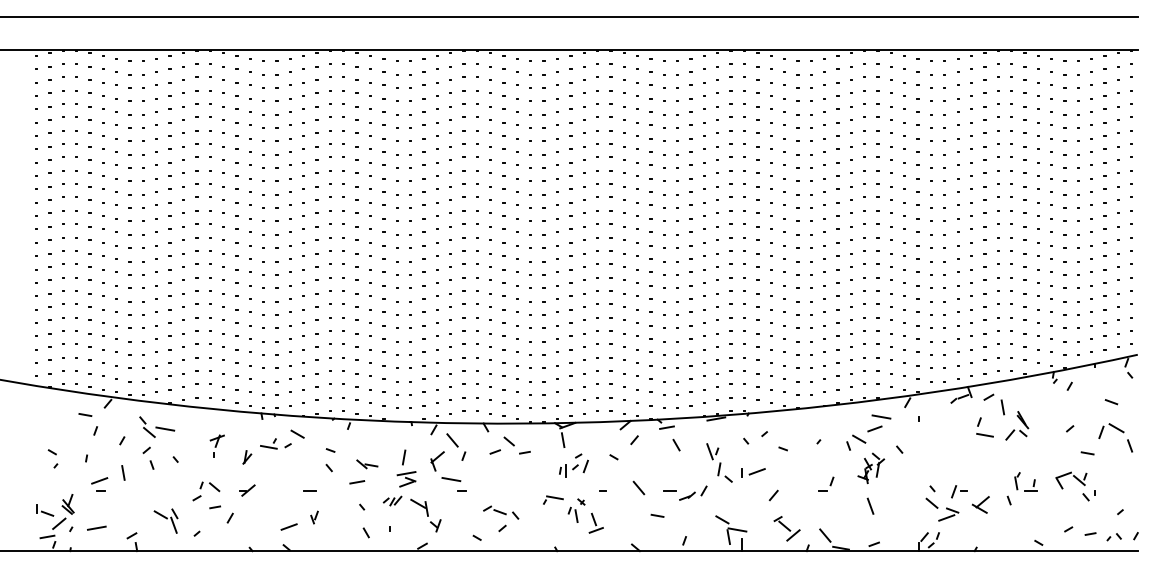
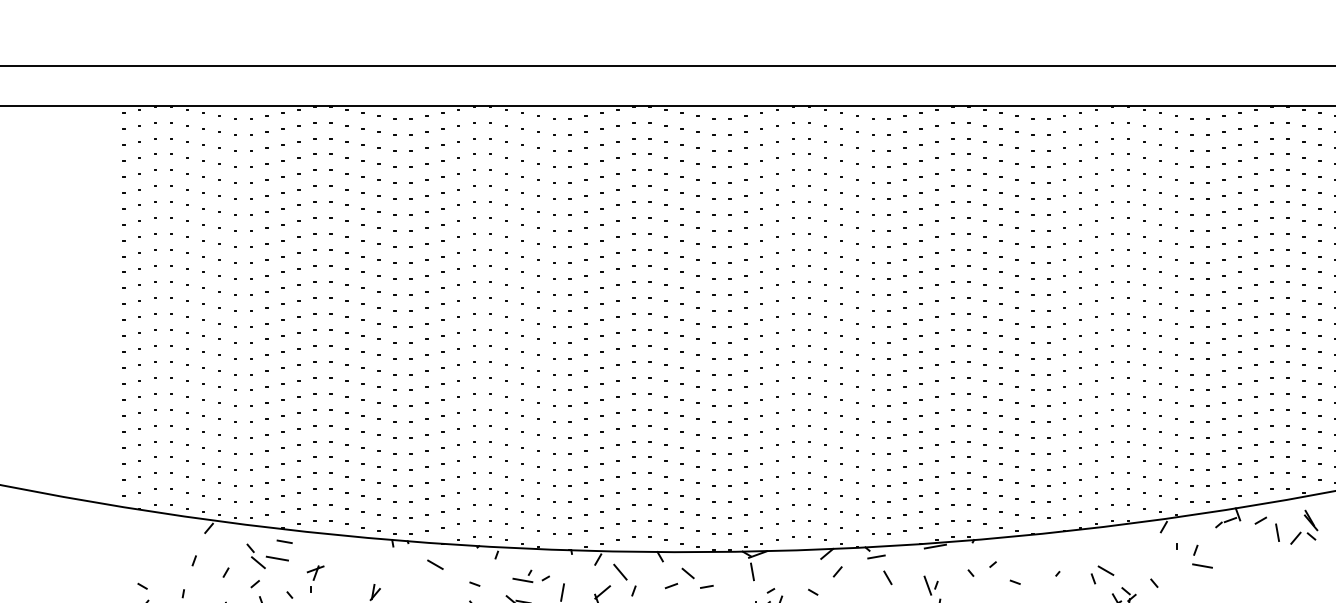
line: (85, 414) -> (284, 541), moved
part: (879, 423) -> (1130, 551), removed
part: (1017, 425) -> (1304, 526), moved
part: (984, 427) -> (1201, 556), moved
part: (275, 443) -> (530, 575), moved
part: (216, 445) -> (314, 578), moved

